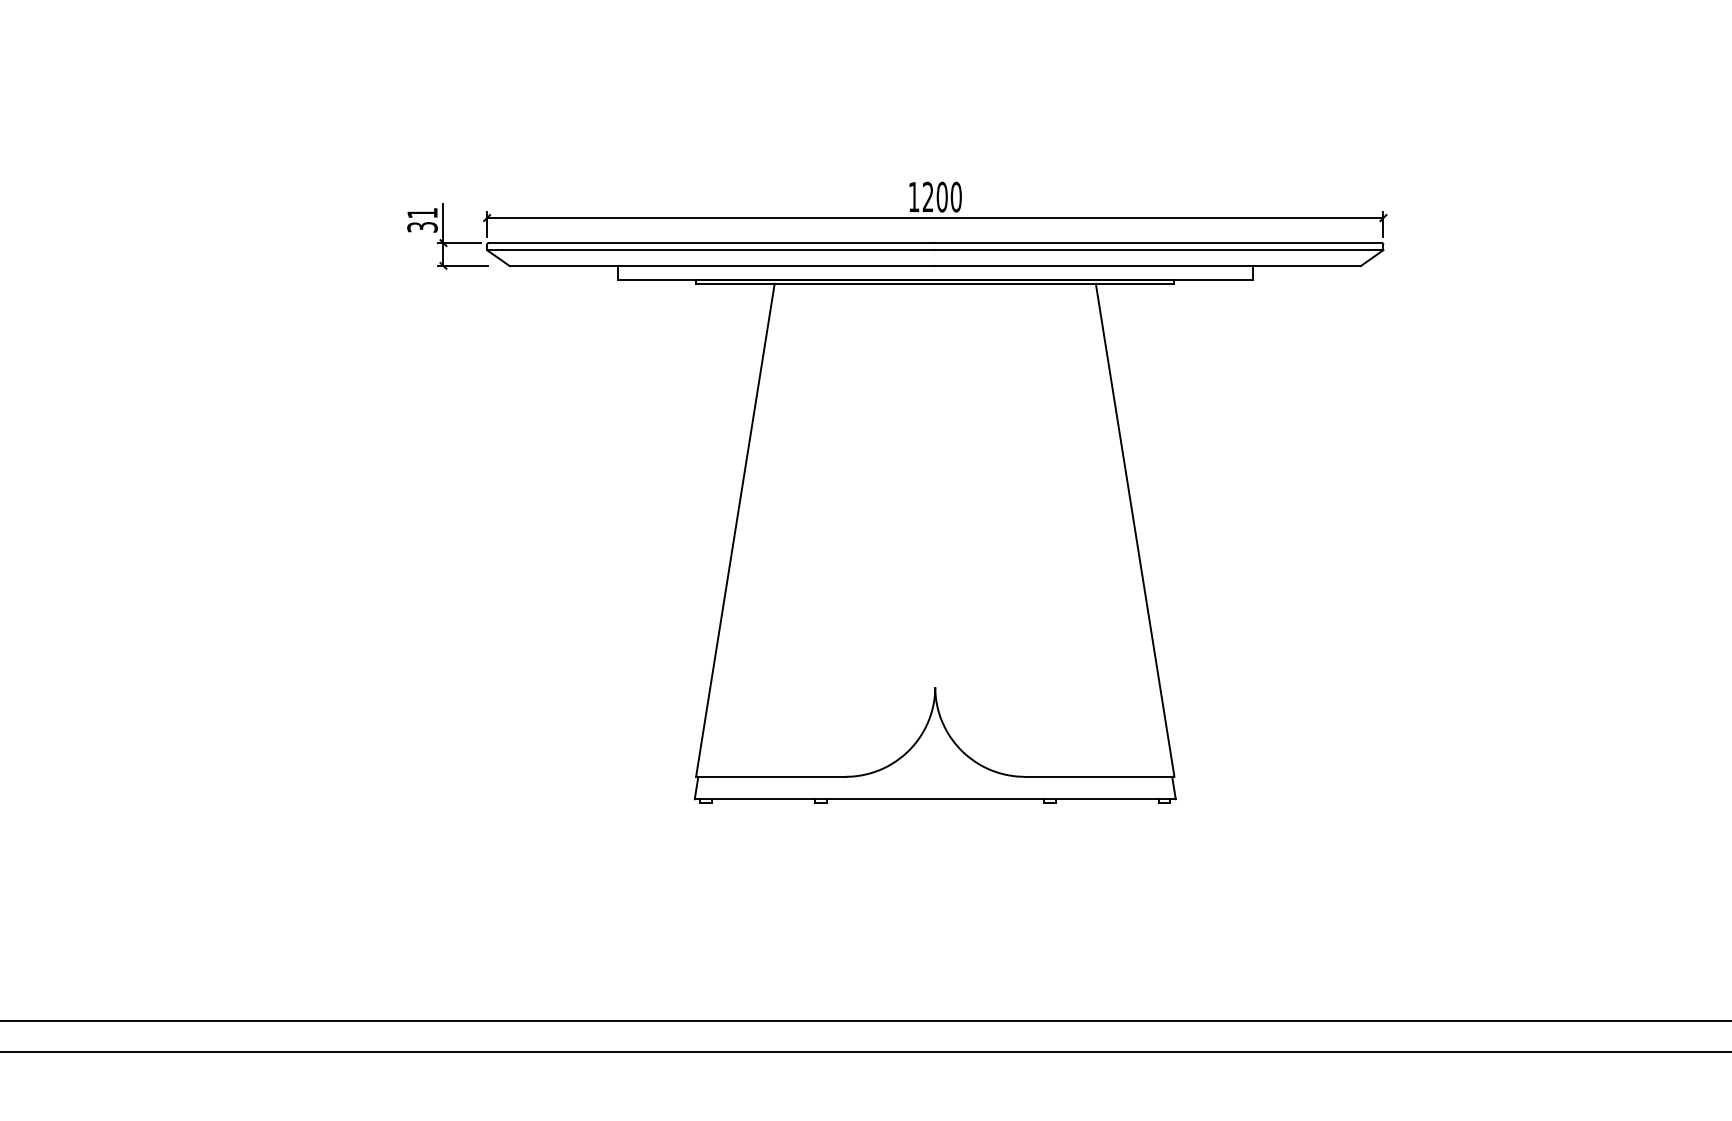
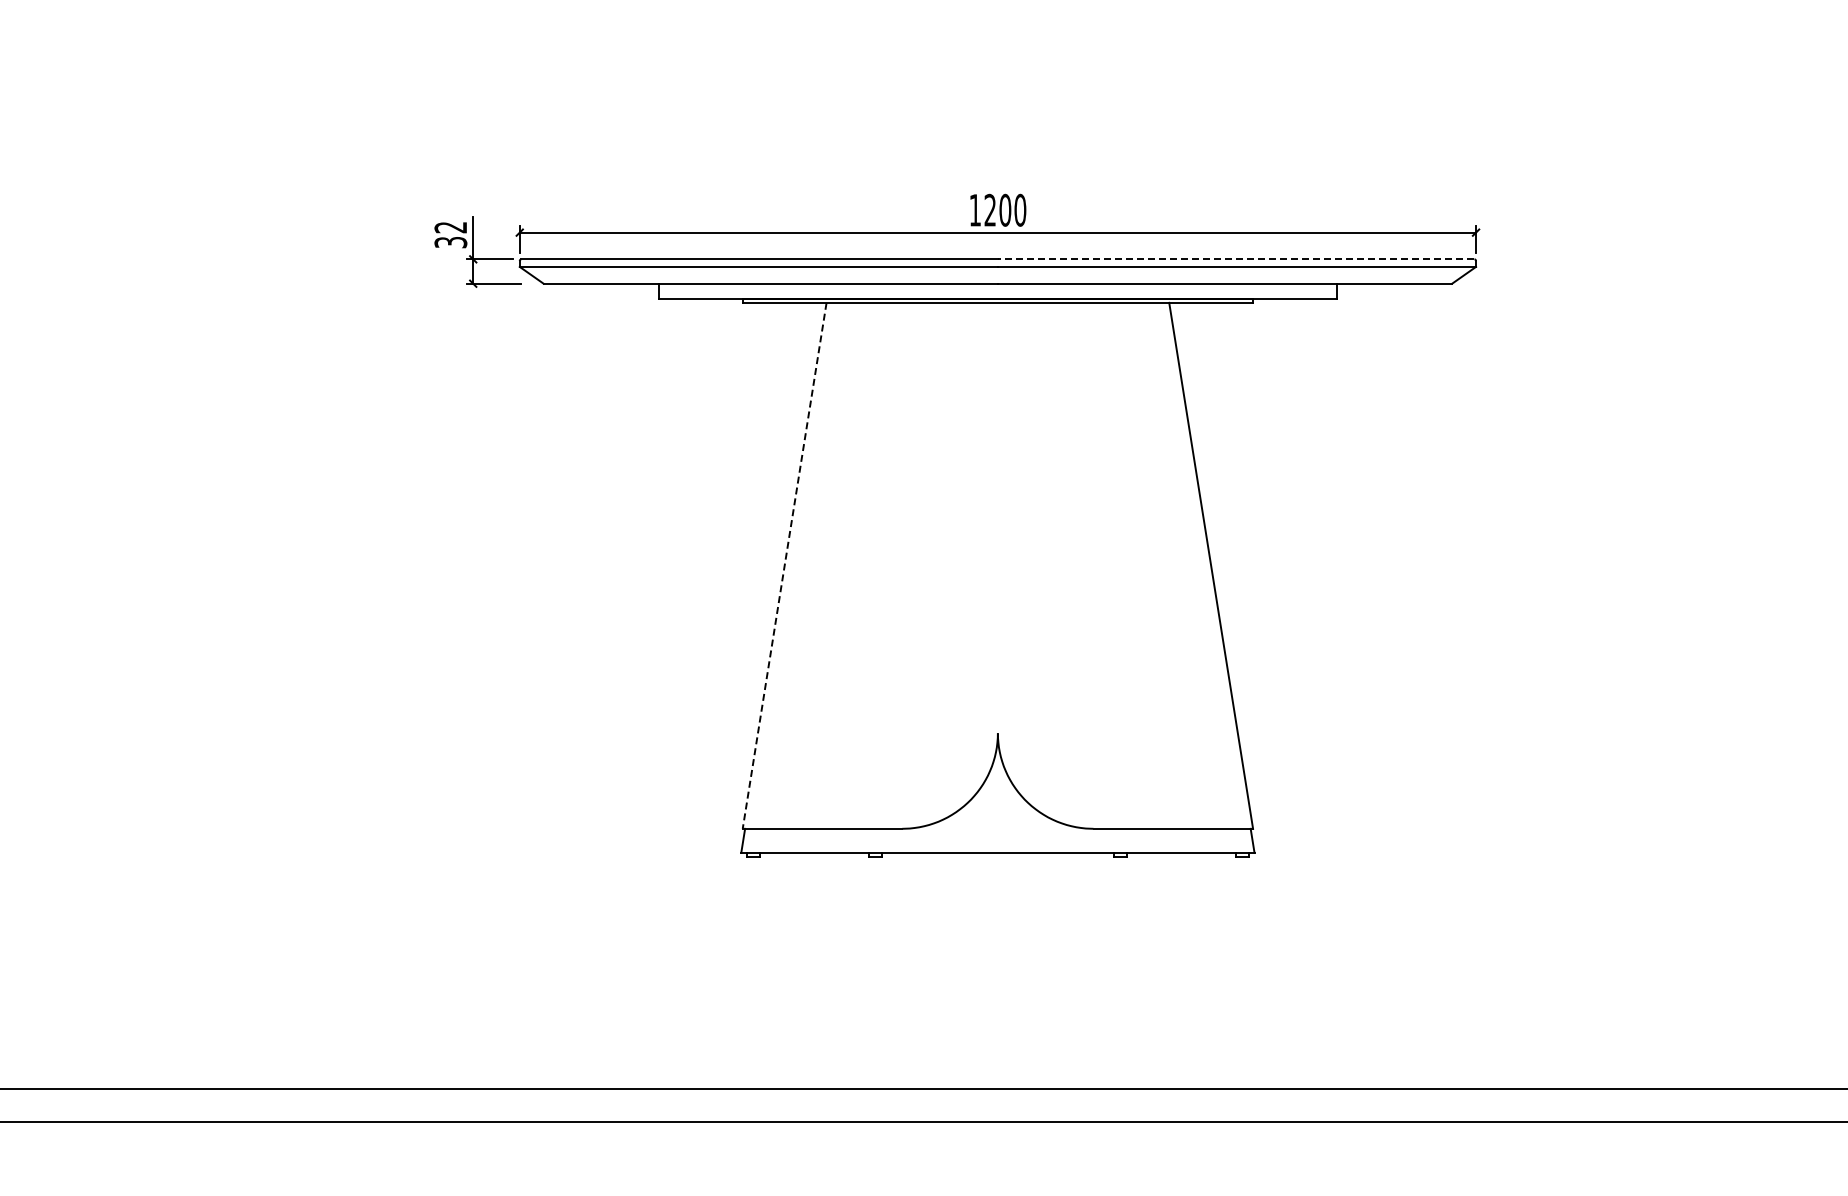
text: (422, 213) -> (450, 227), 31 -> 32
line: (1157, 243) -> (1235, 259), solid -> dashed
line: (735, 530) -> (784, 566), solid -> dashed

